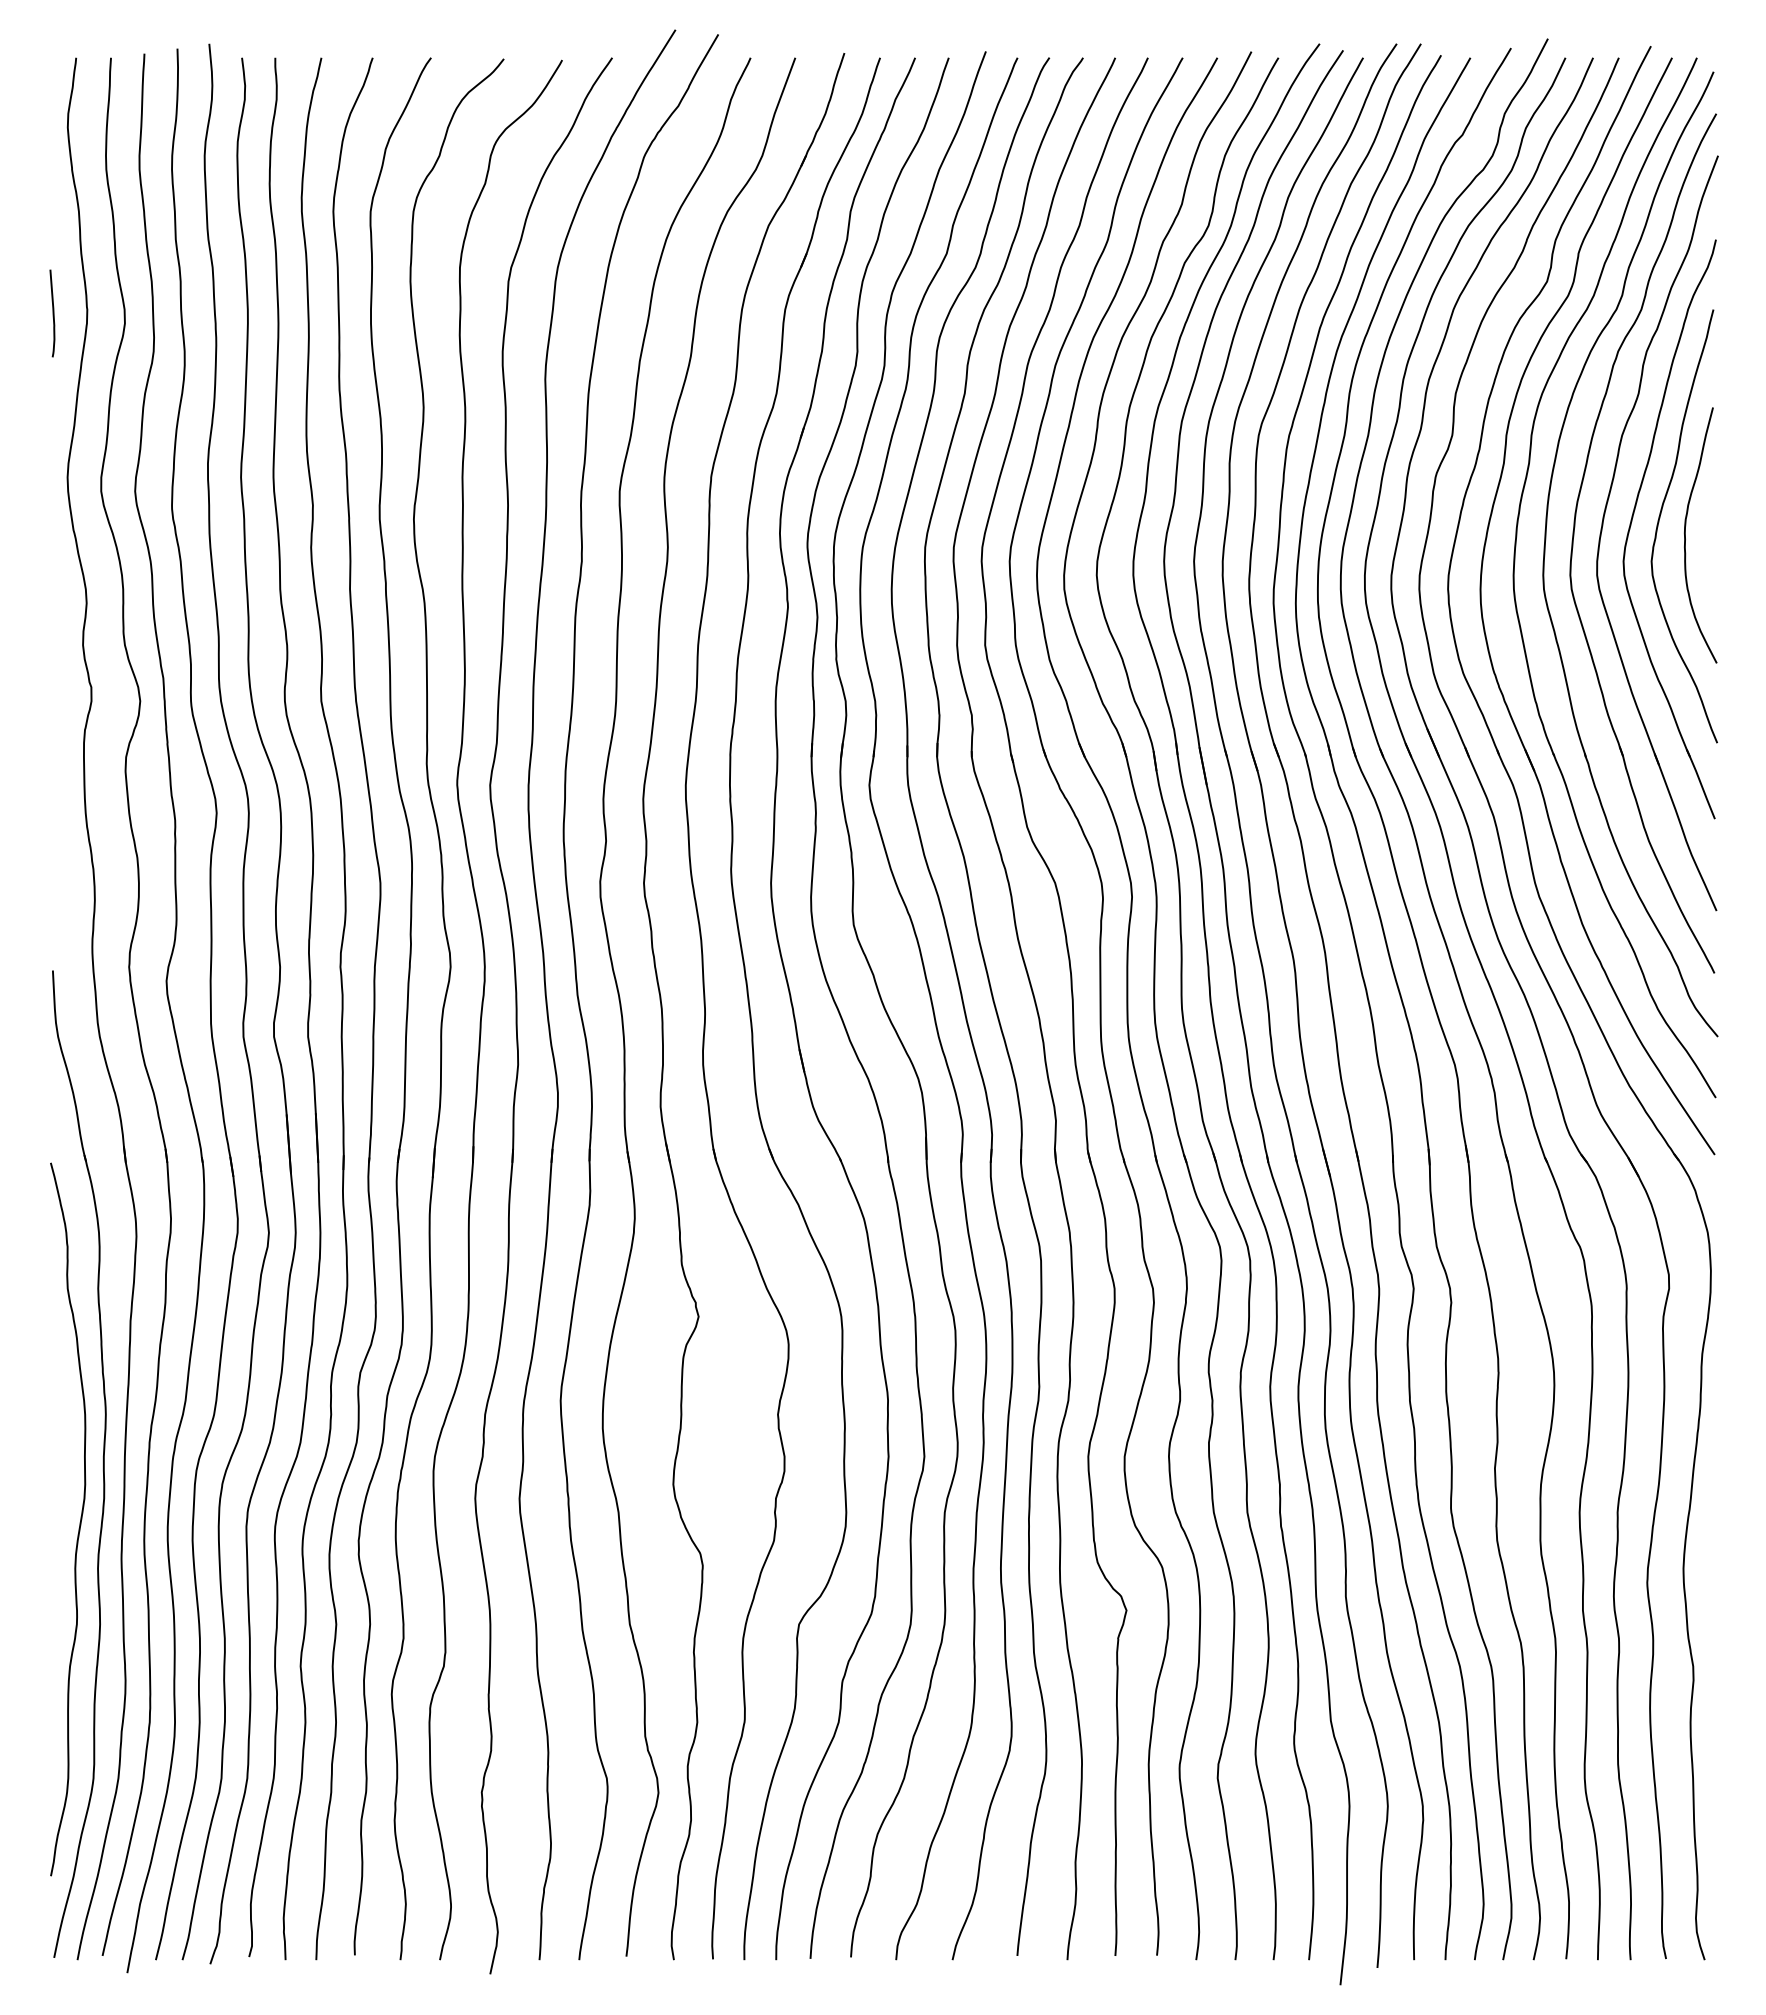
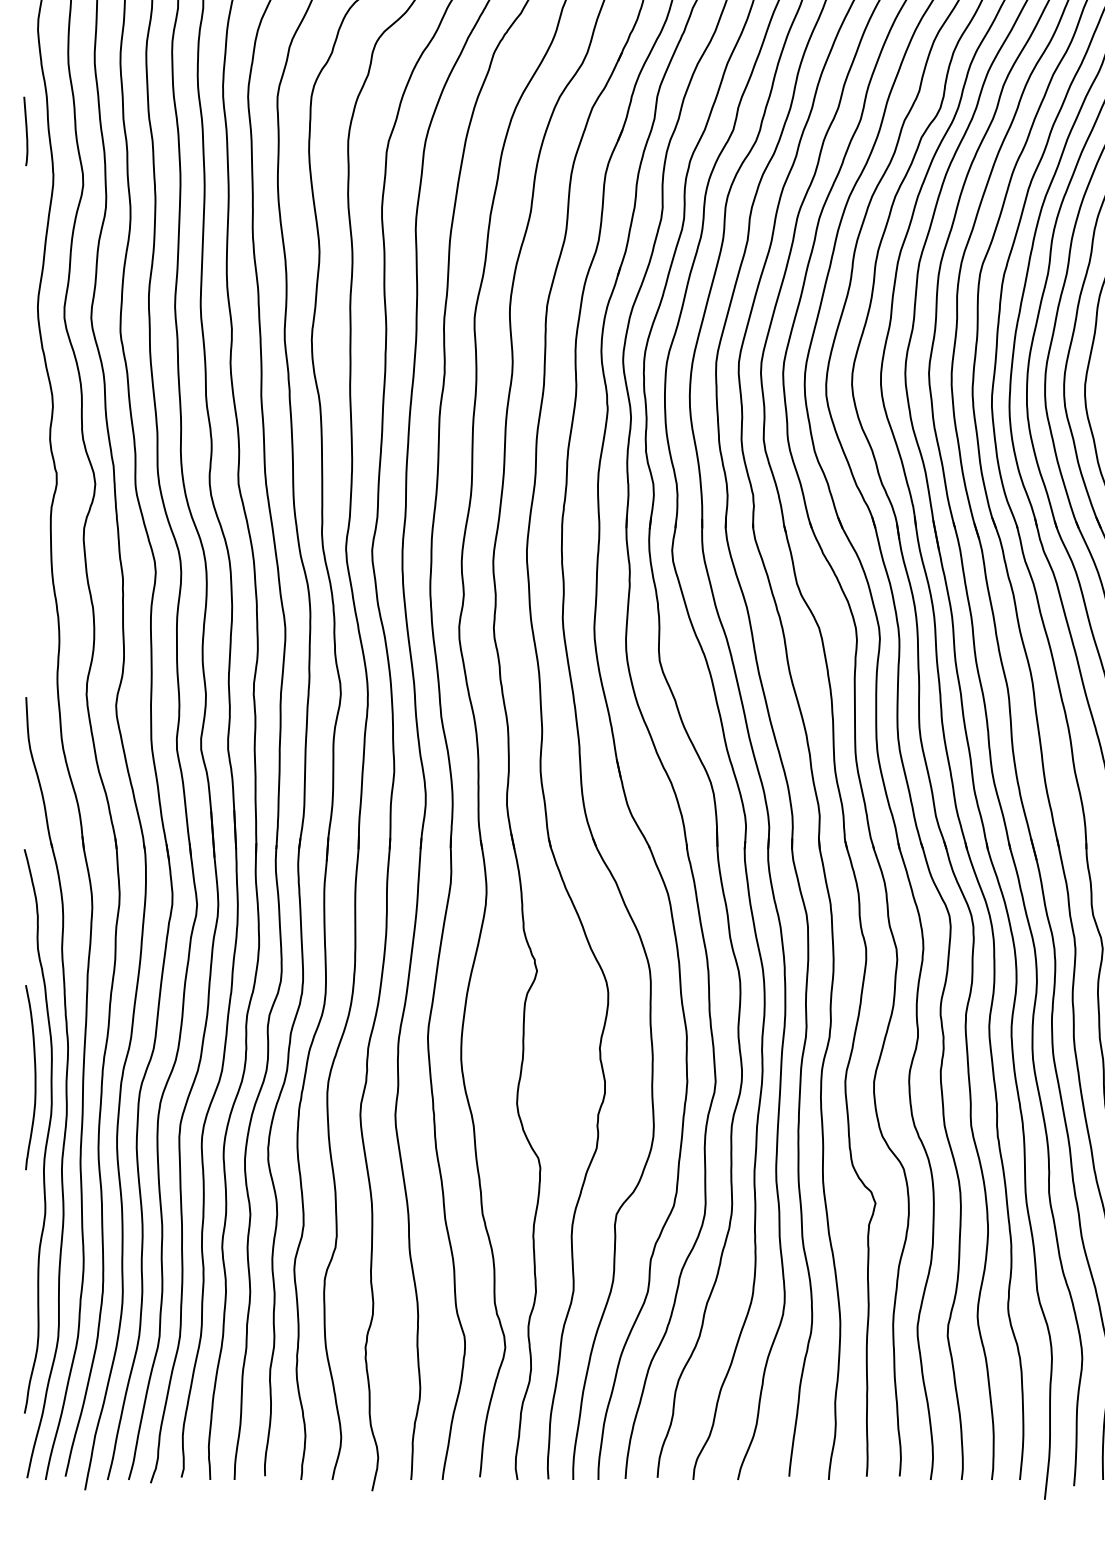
curve: (52, 313) -> (25, 131), moved
curve: (63, 1451) -> (34, 1077), added

